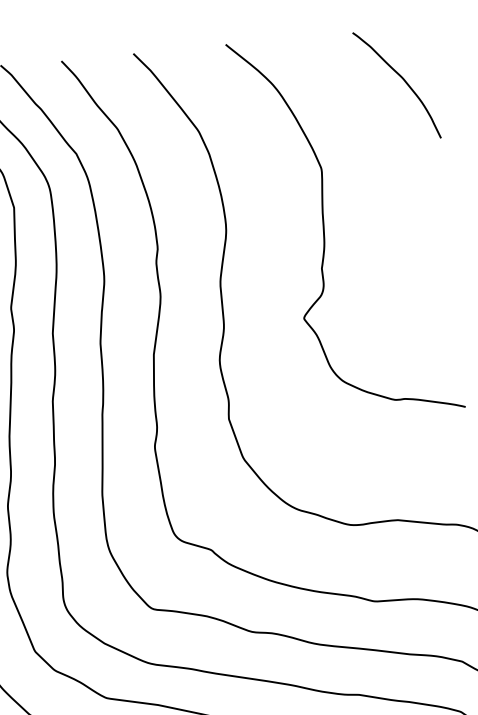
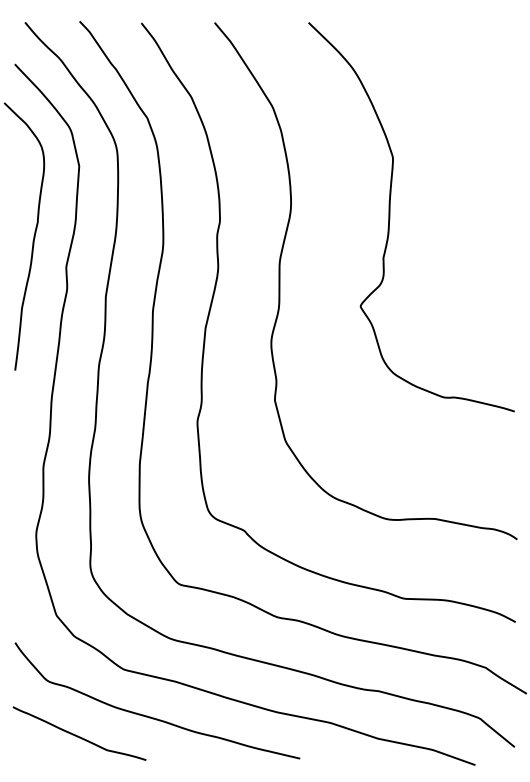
curve: (401, 78) -> (482, 74), removed

